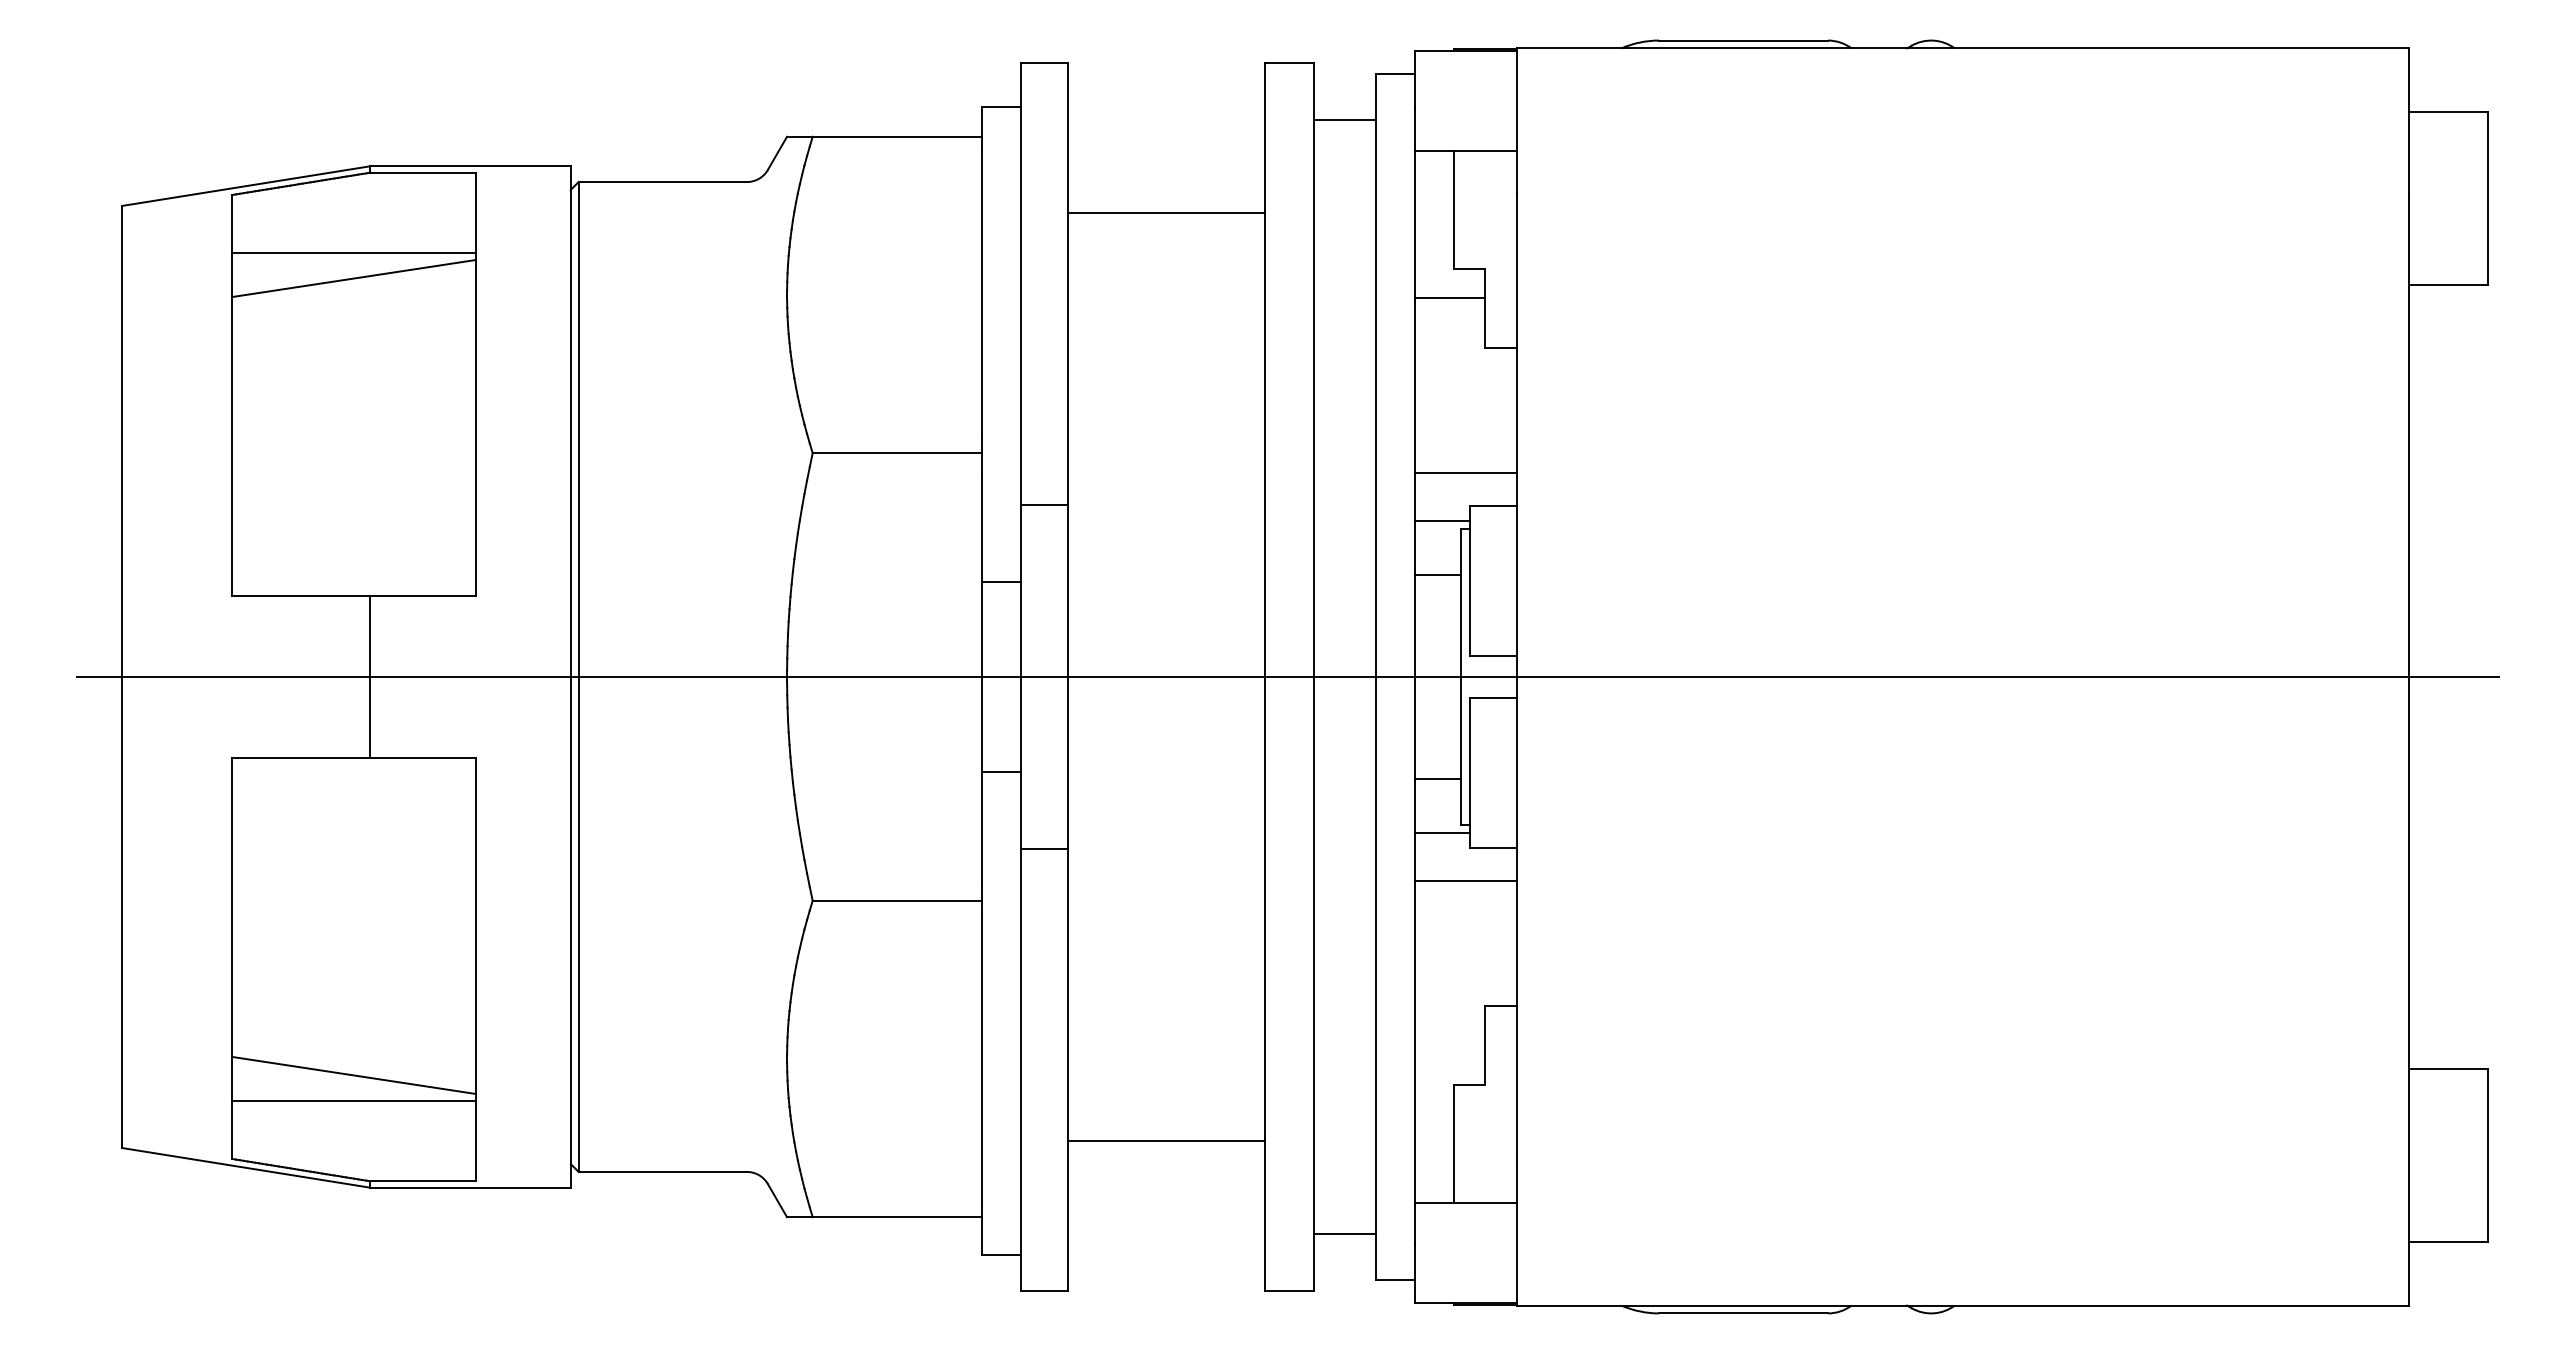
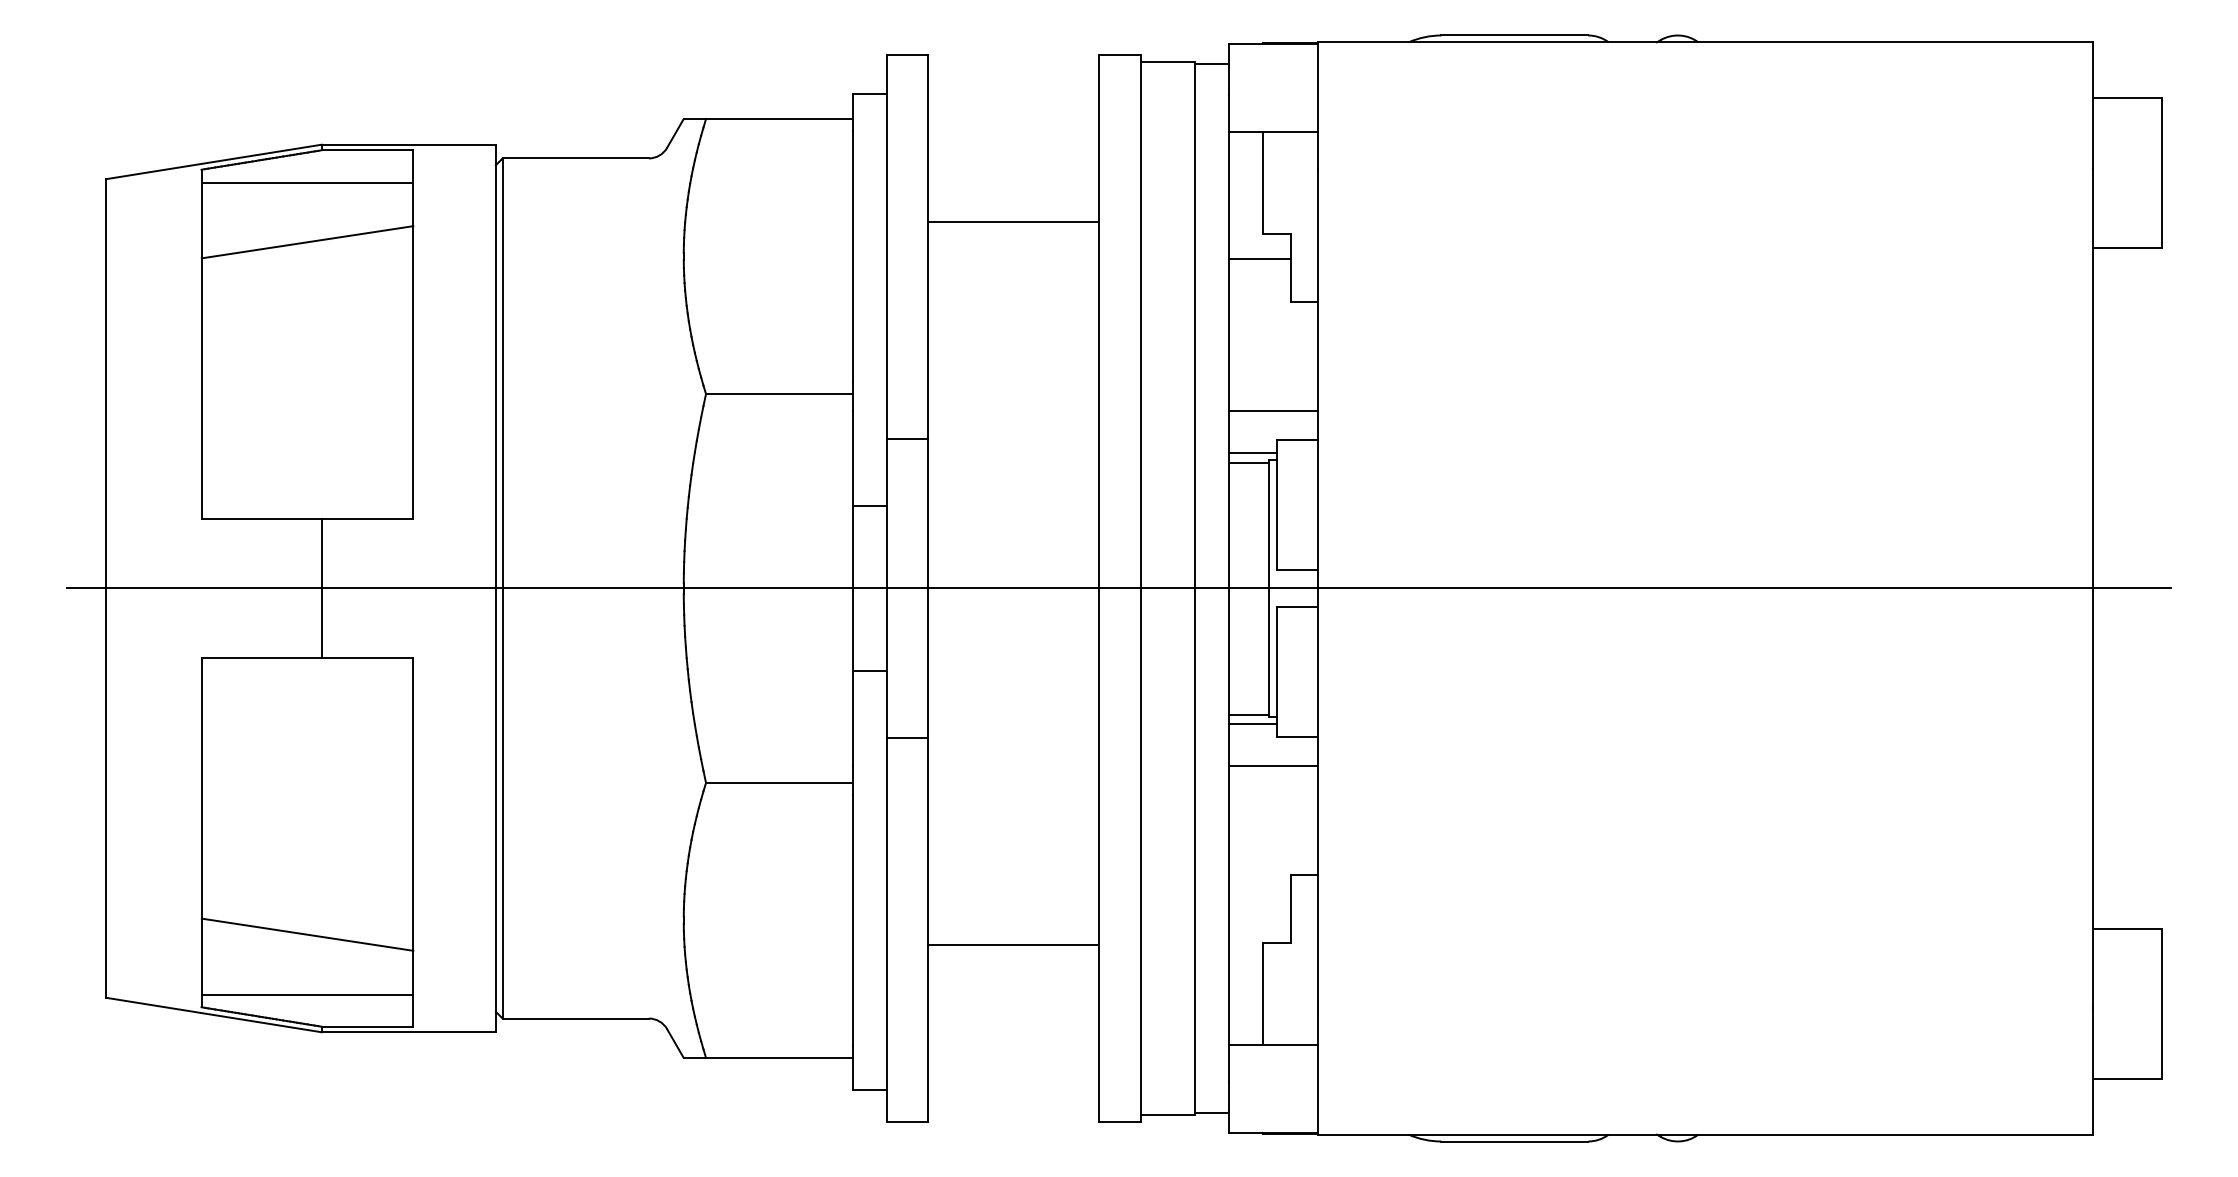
line: (1344, 120) -> (1168, 62), moved
line: (1166, 213) -> (1013, 222), moved
line: (353, 253) -> (307, 183), moved
line: (1437, 574) -> (1248, 462), moved
line: (1437, 779) -> (1248, 714), moved
line: (353, 1100) -> (307, 994), moved
line: (1166, 1140) -> (1013, 945), moved
line: (1344, 1233) -> (1168, 1114), moved

